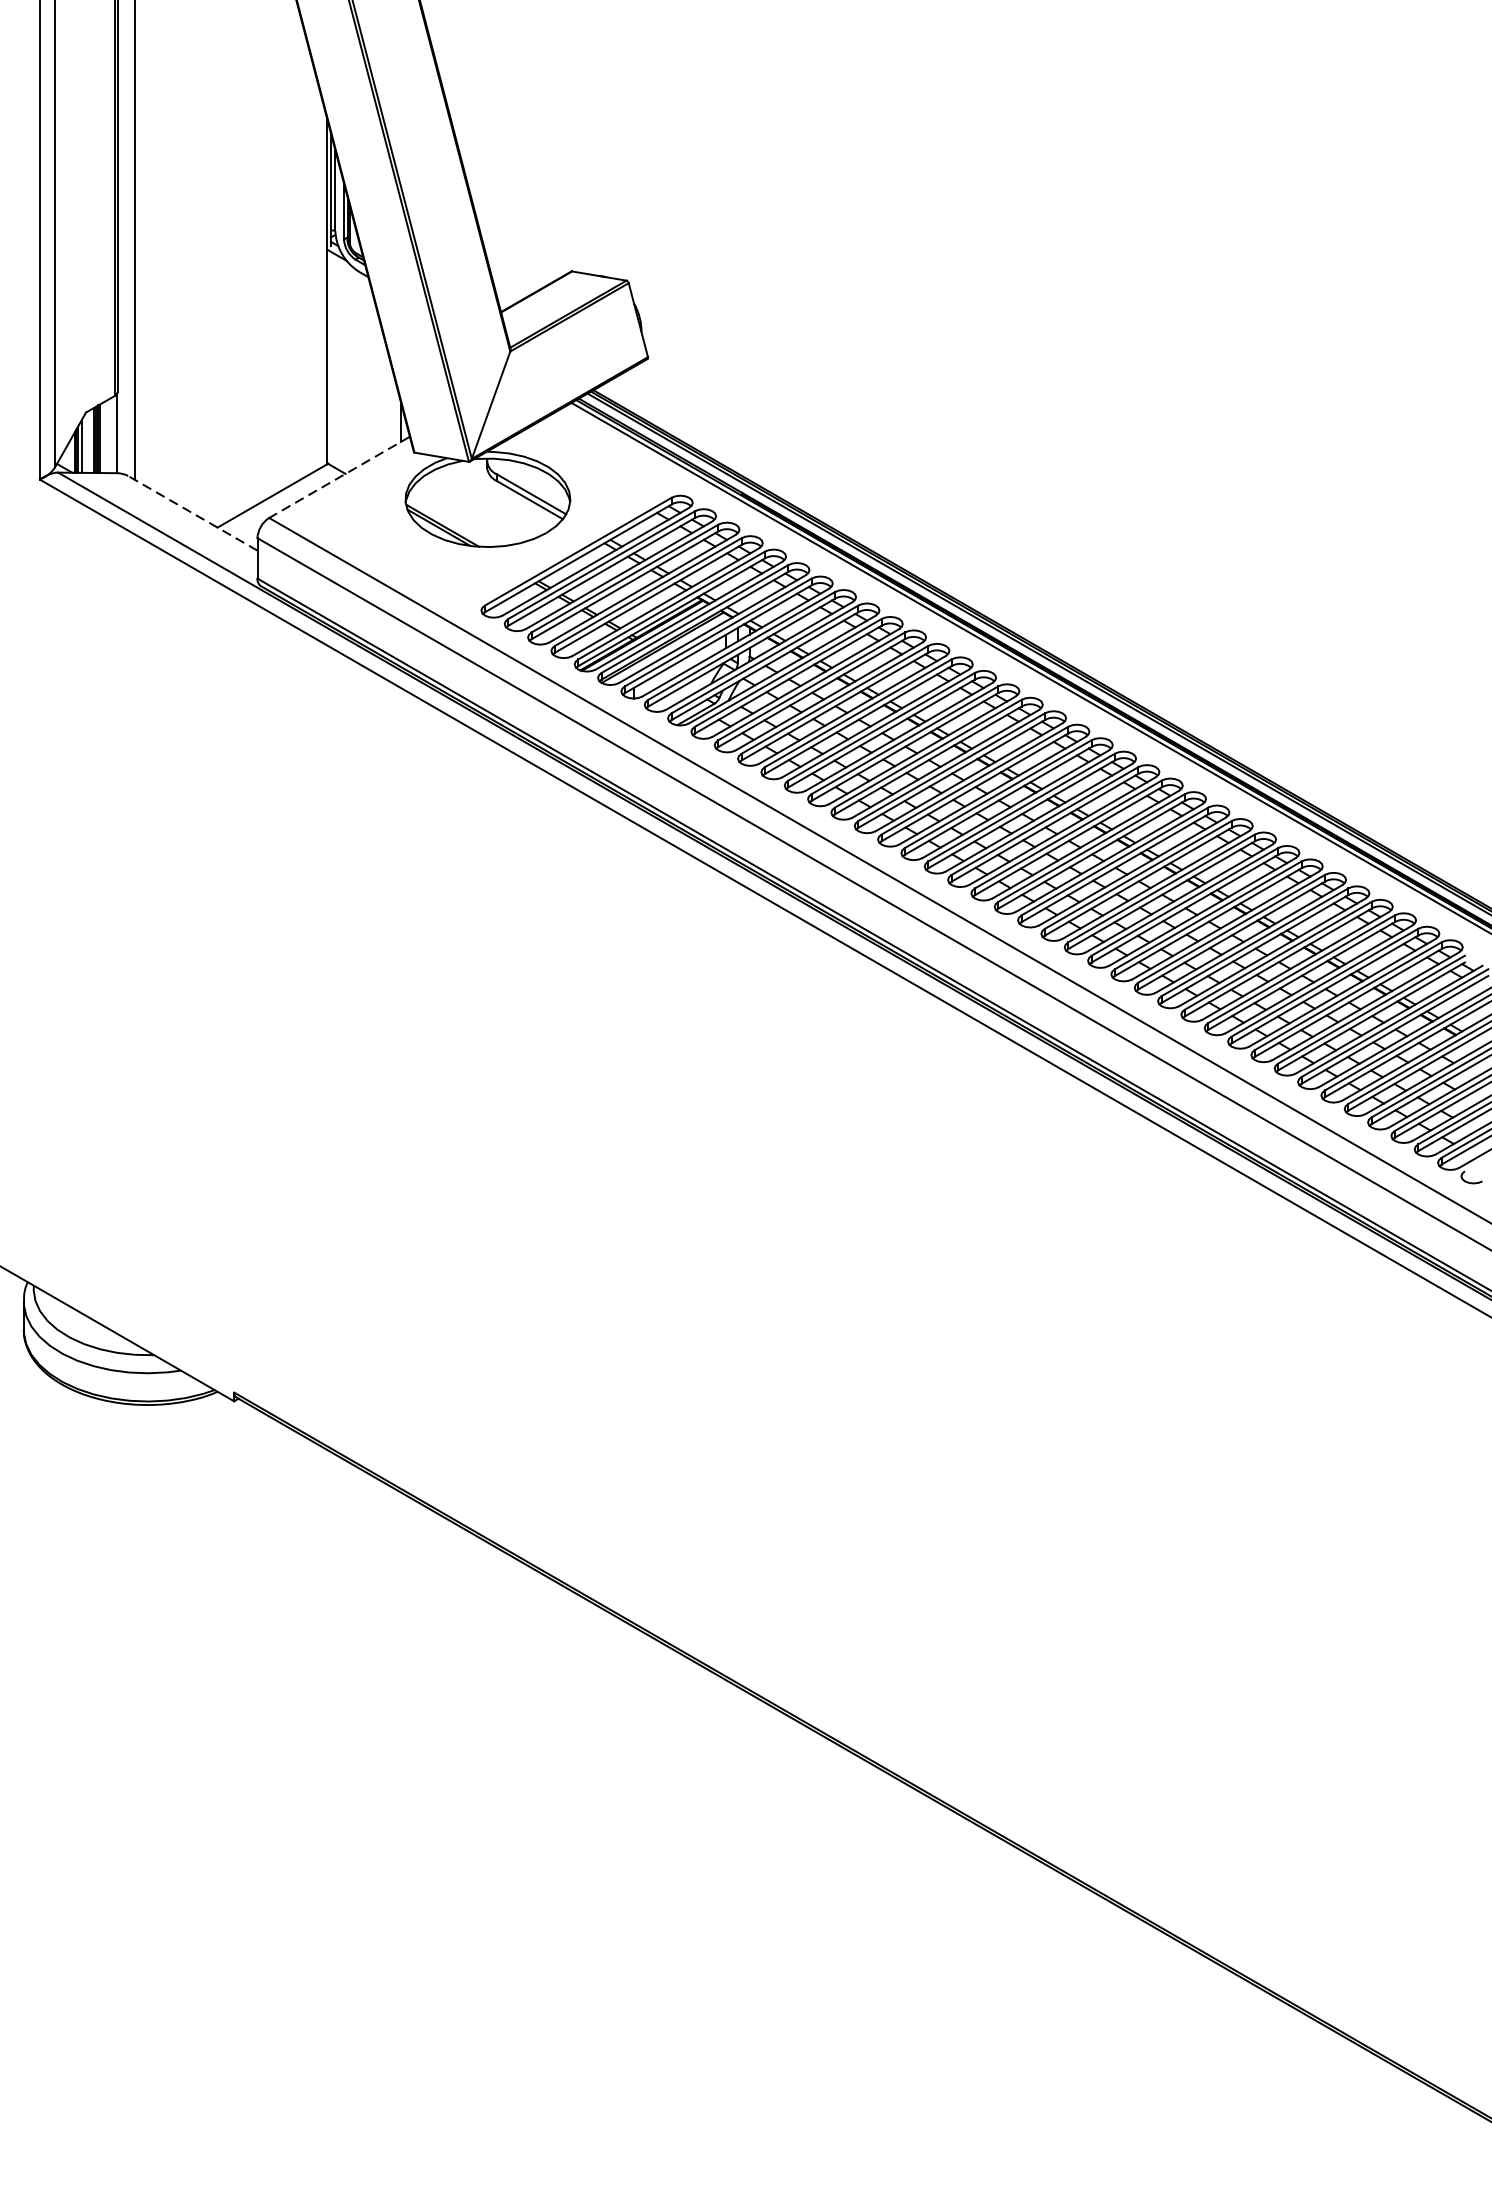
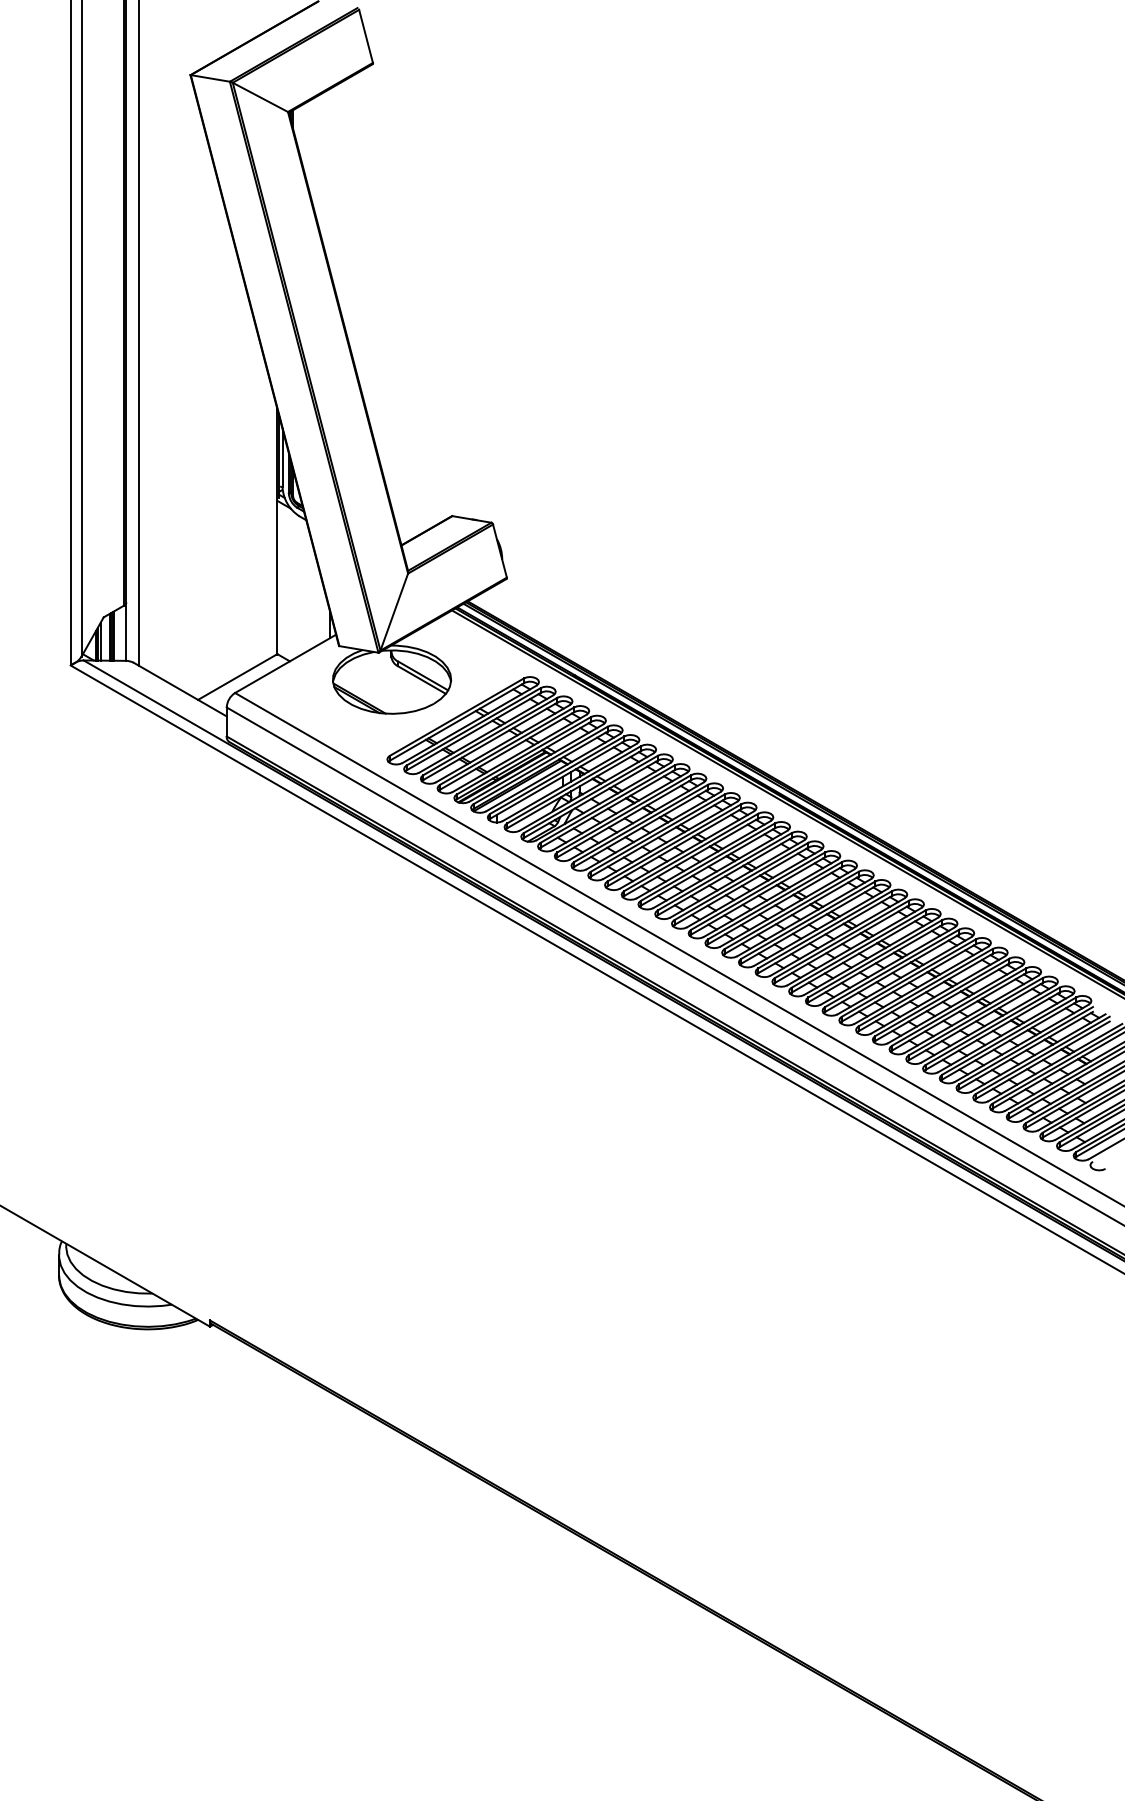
line: (339, 478) -> (285, 664), dashed -> solid
line: (193, 513) -> (180, 689), dashed -> solid

